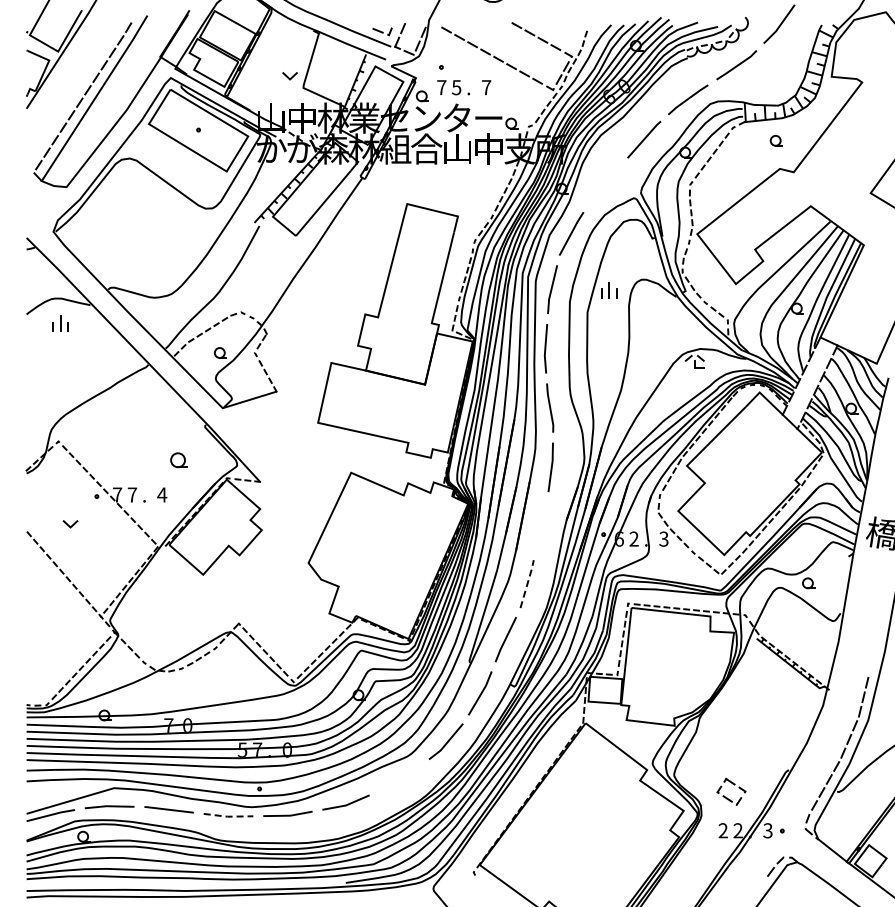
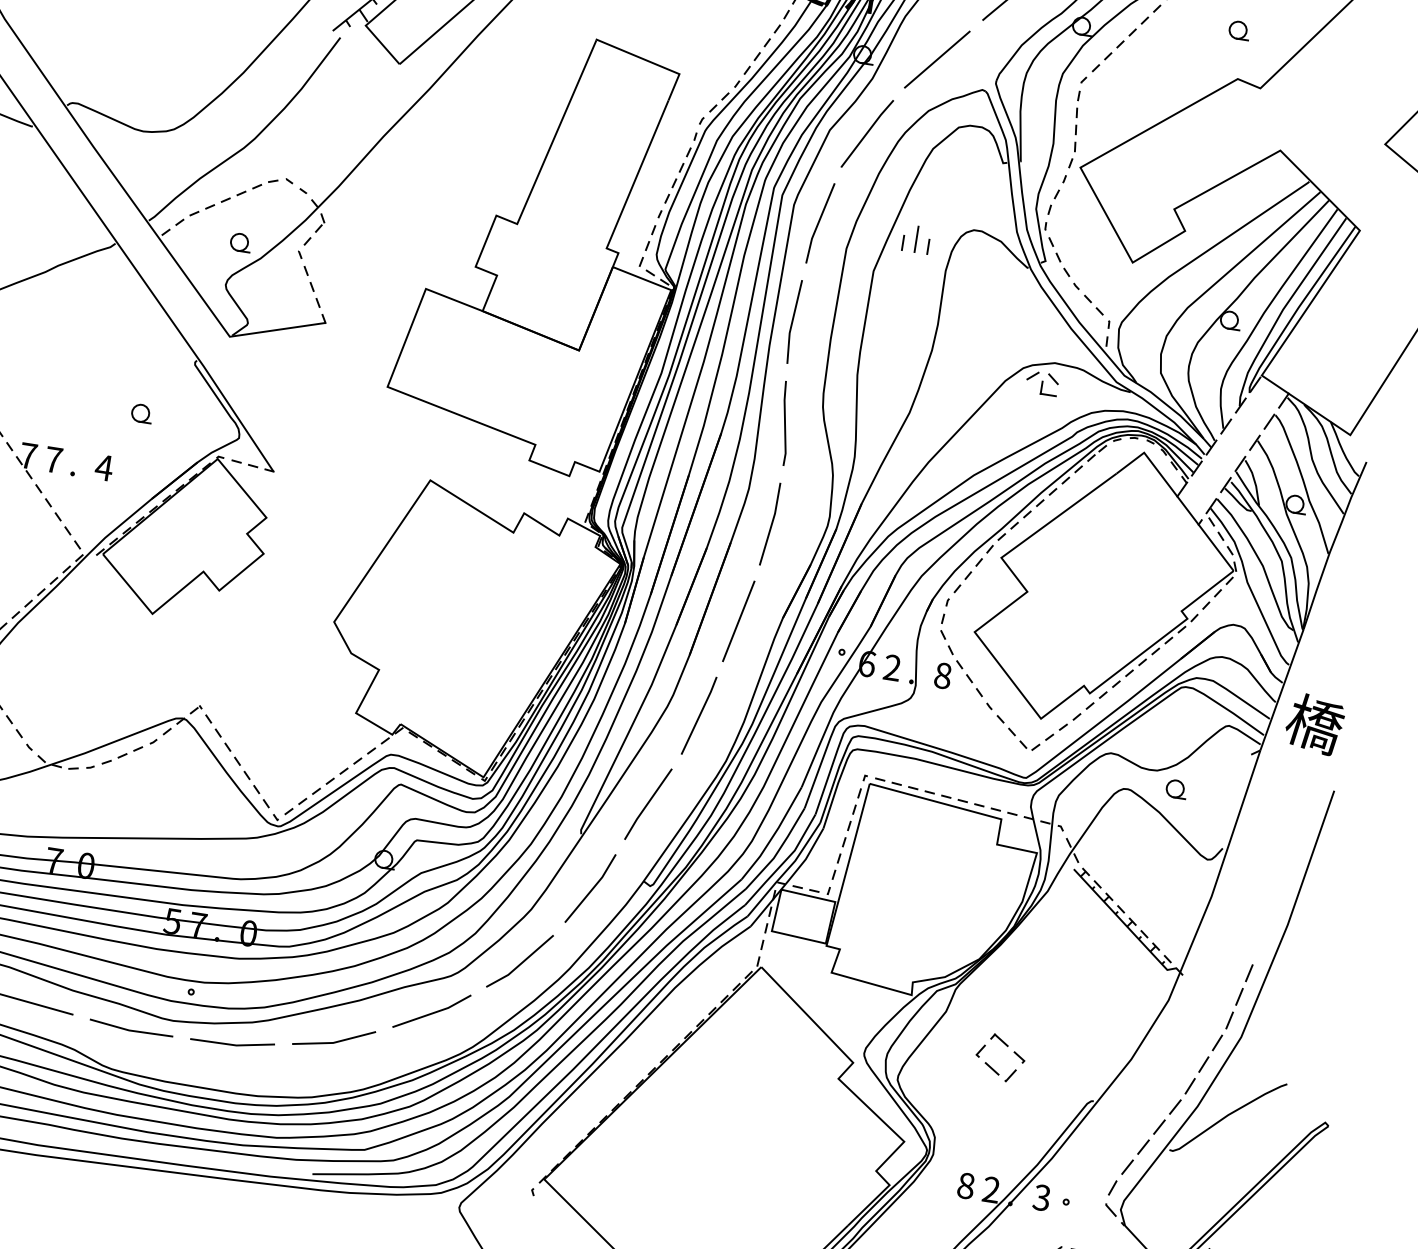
line: (605, 184) -> (938, 59), added
part: (178, 460) -> (140, 413), size x0.71
line: (541, 525) -> (739, 620), added
text: (663, 538) -> (942, 674), 3 -> 8
line: (527, 583) -> (699, 714), dashed -> solid
line: (400, 778) -> (432, 1011), added
part: (734, 785) -> (1007, 1047), moved
line: (228, 816) -> (131, 1030), dashed -> solid
text: (722, 830) -> (964, 1185), 2 -> 8

